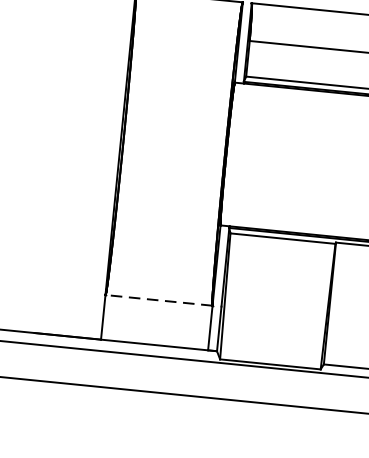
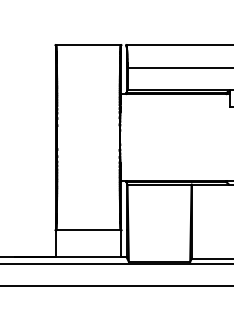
line: (158, 301) -> (88, 230), dashed -> solid

